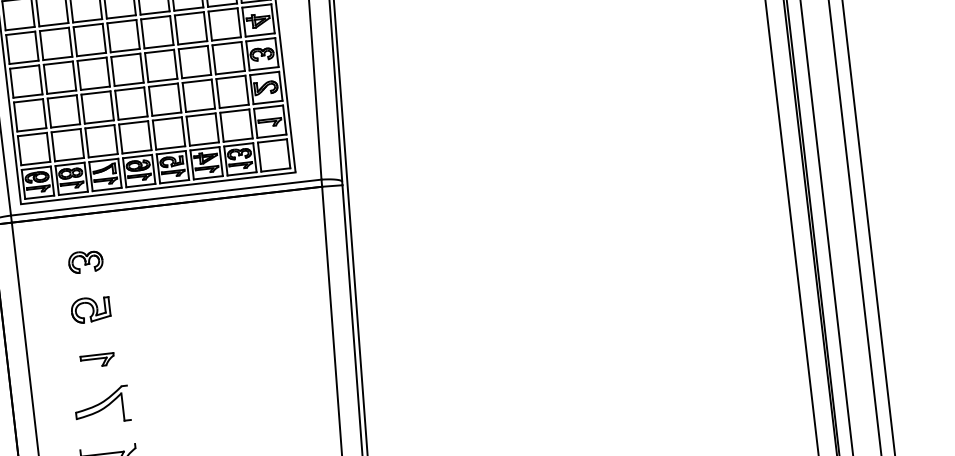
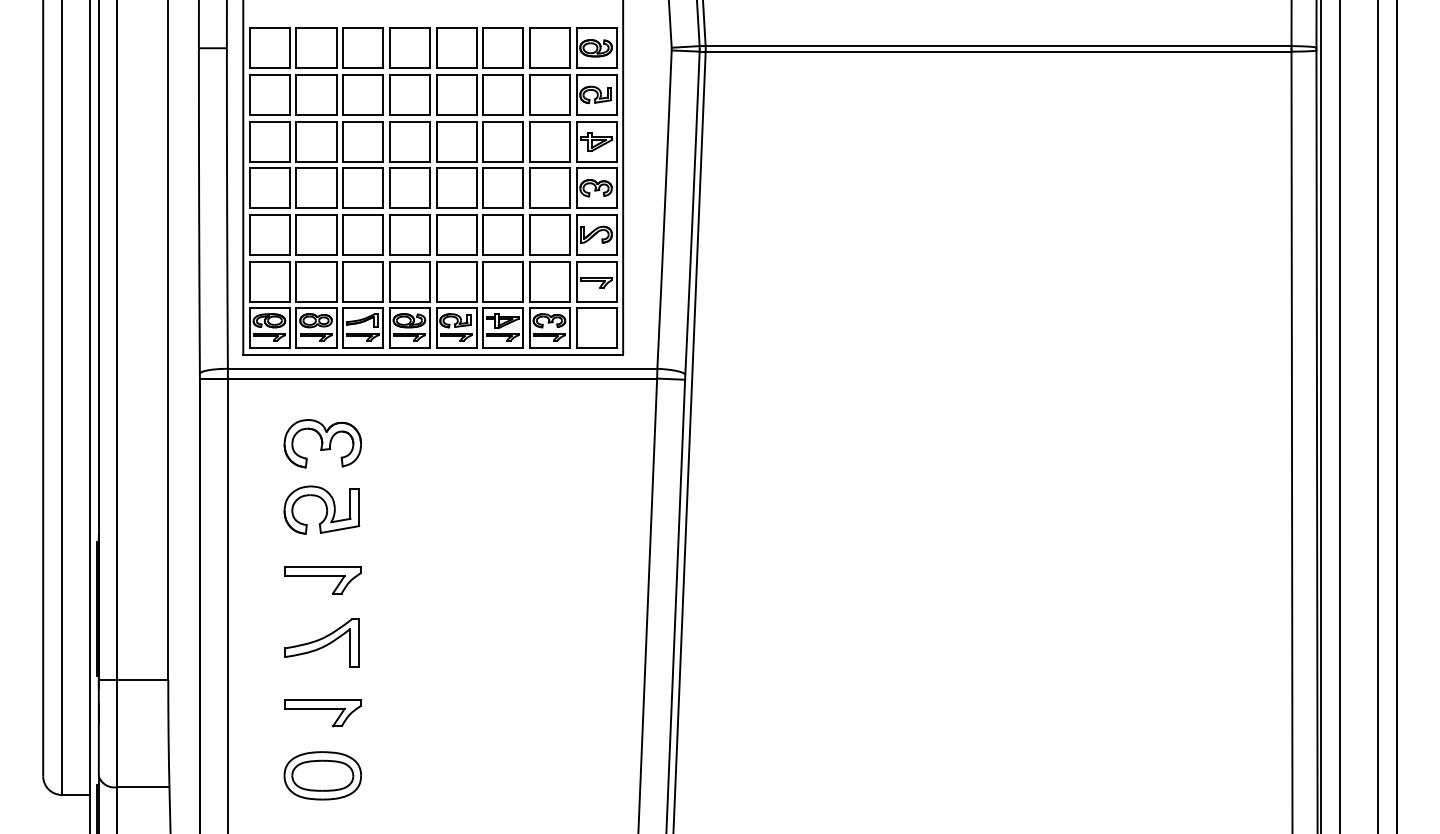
part: (85, 261) -> (322, 443), size x1.67
part: (90, 309) -> (321, 509), size x1.43
part: (97, 360) -> (322, 580), size x1.67
line: (129, 402) -> (359, 642), added
line: (107, 447) -> (323, 700), added

